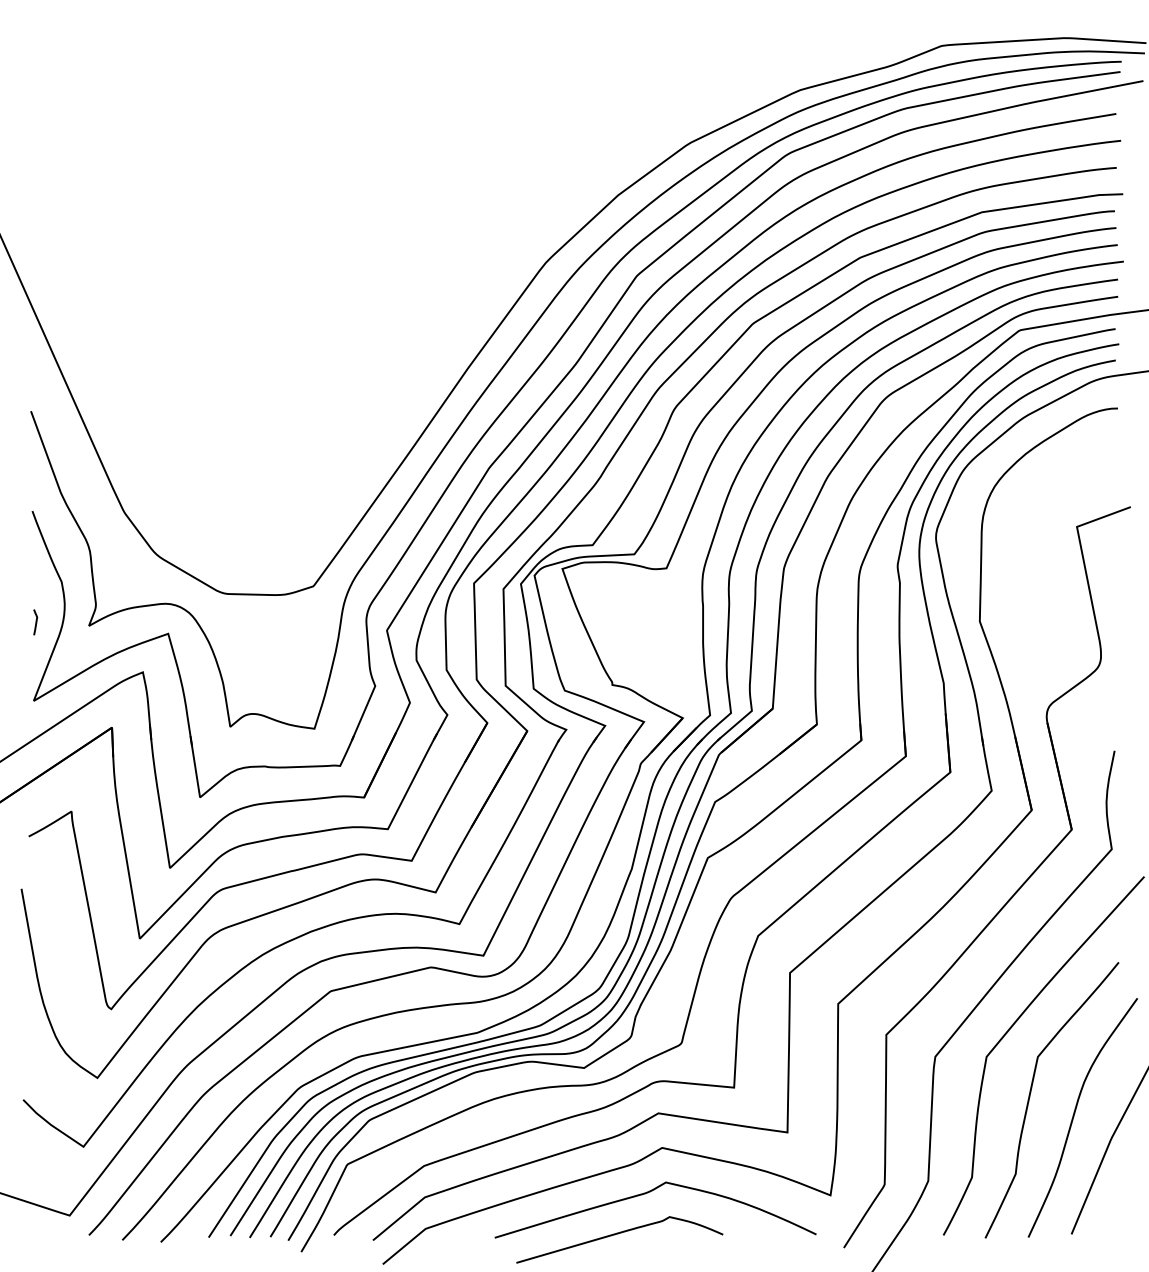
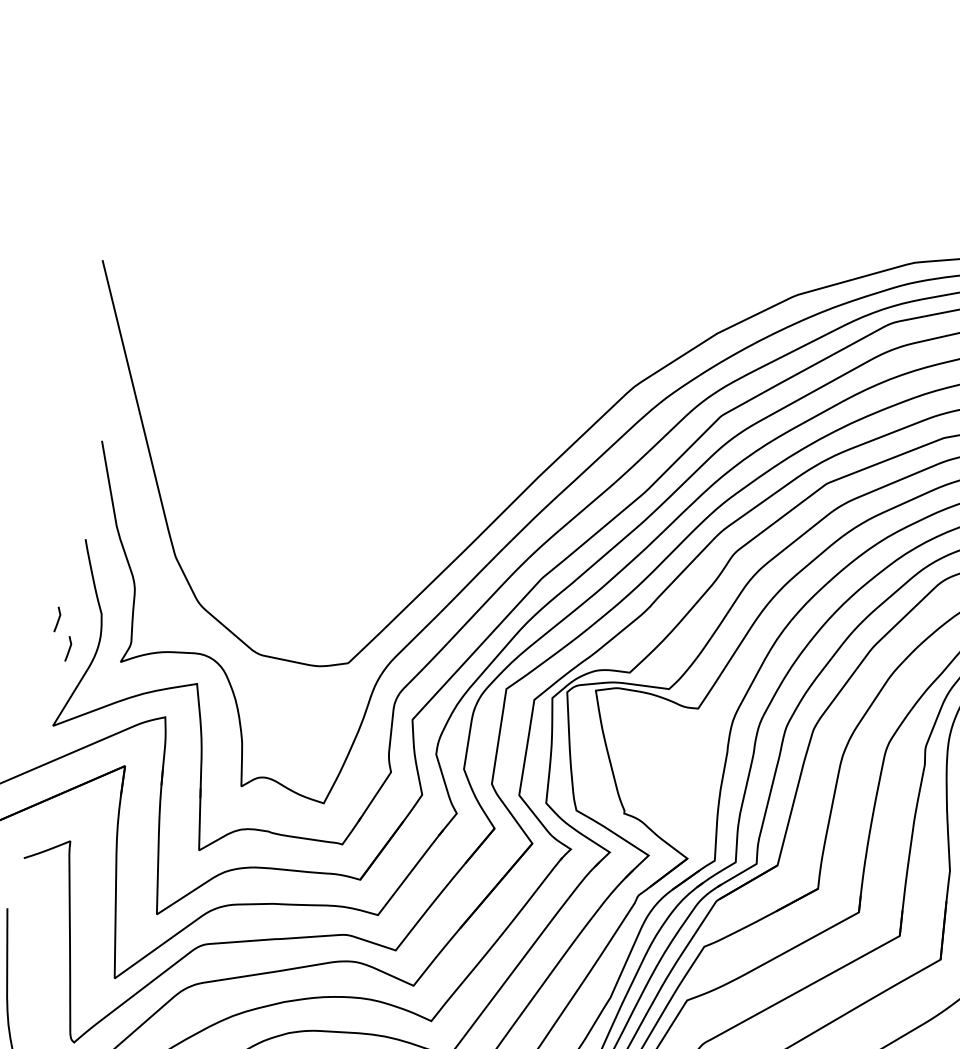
curve: (19, 595) -> (57, 619), added

